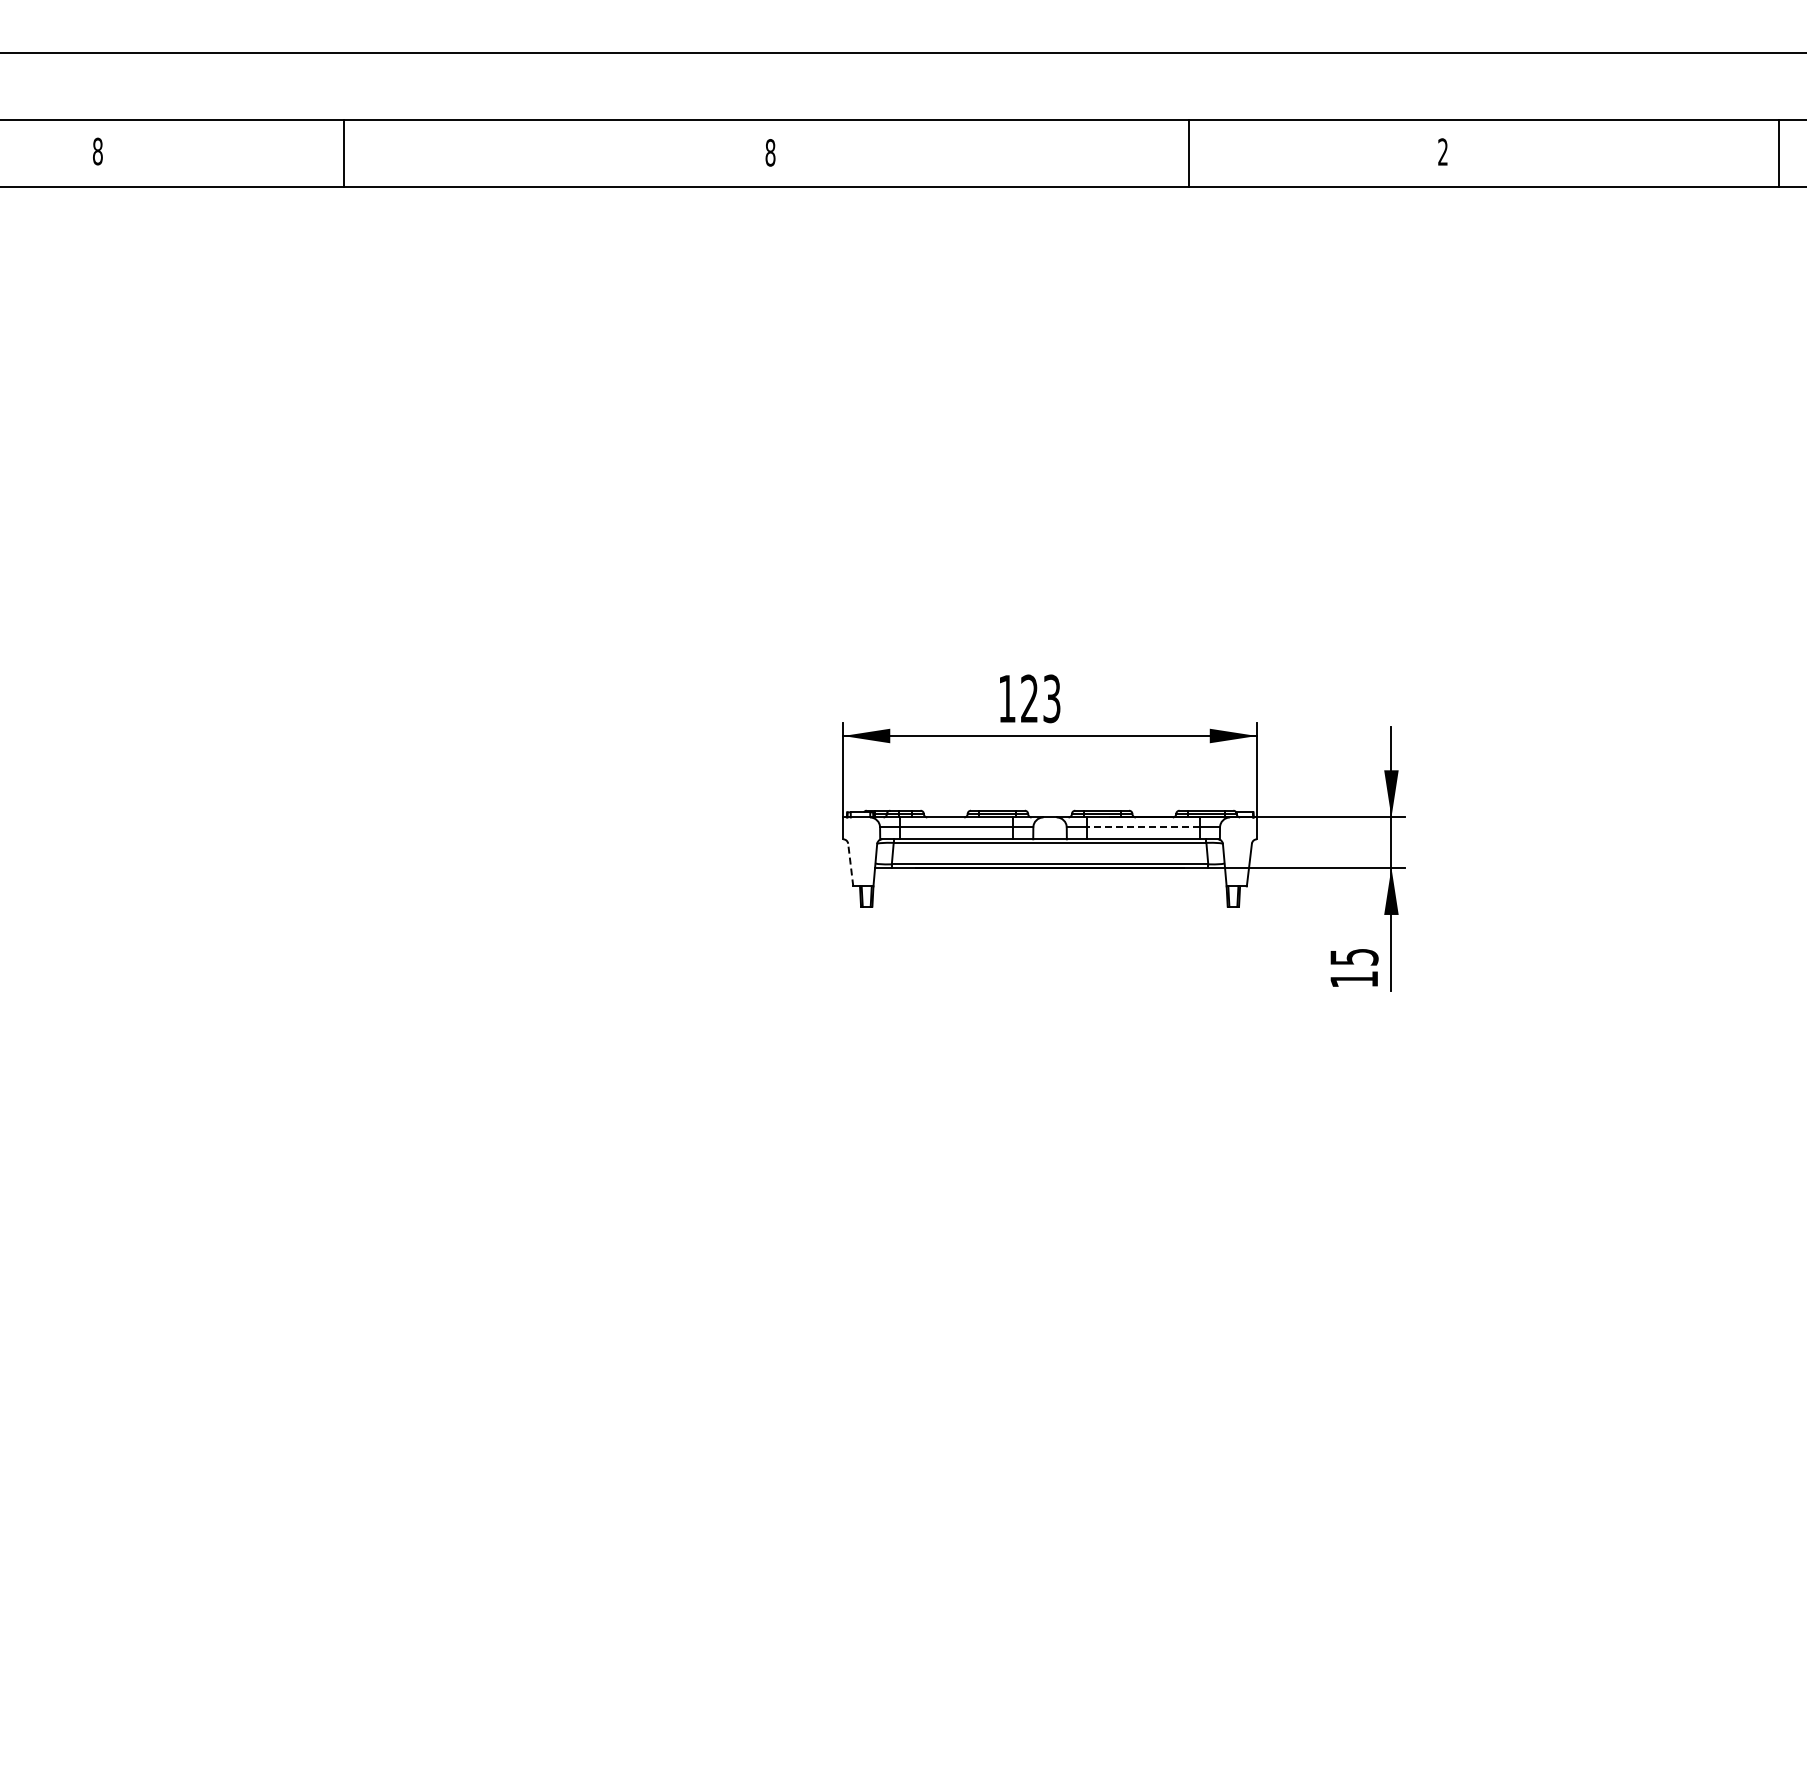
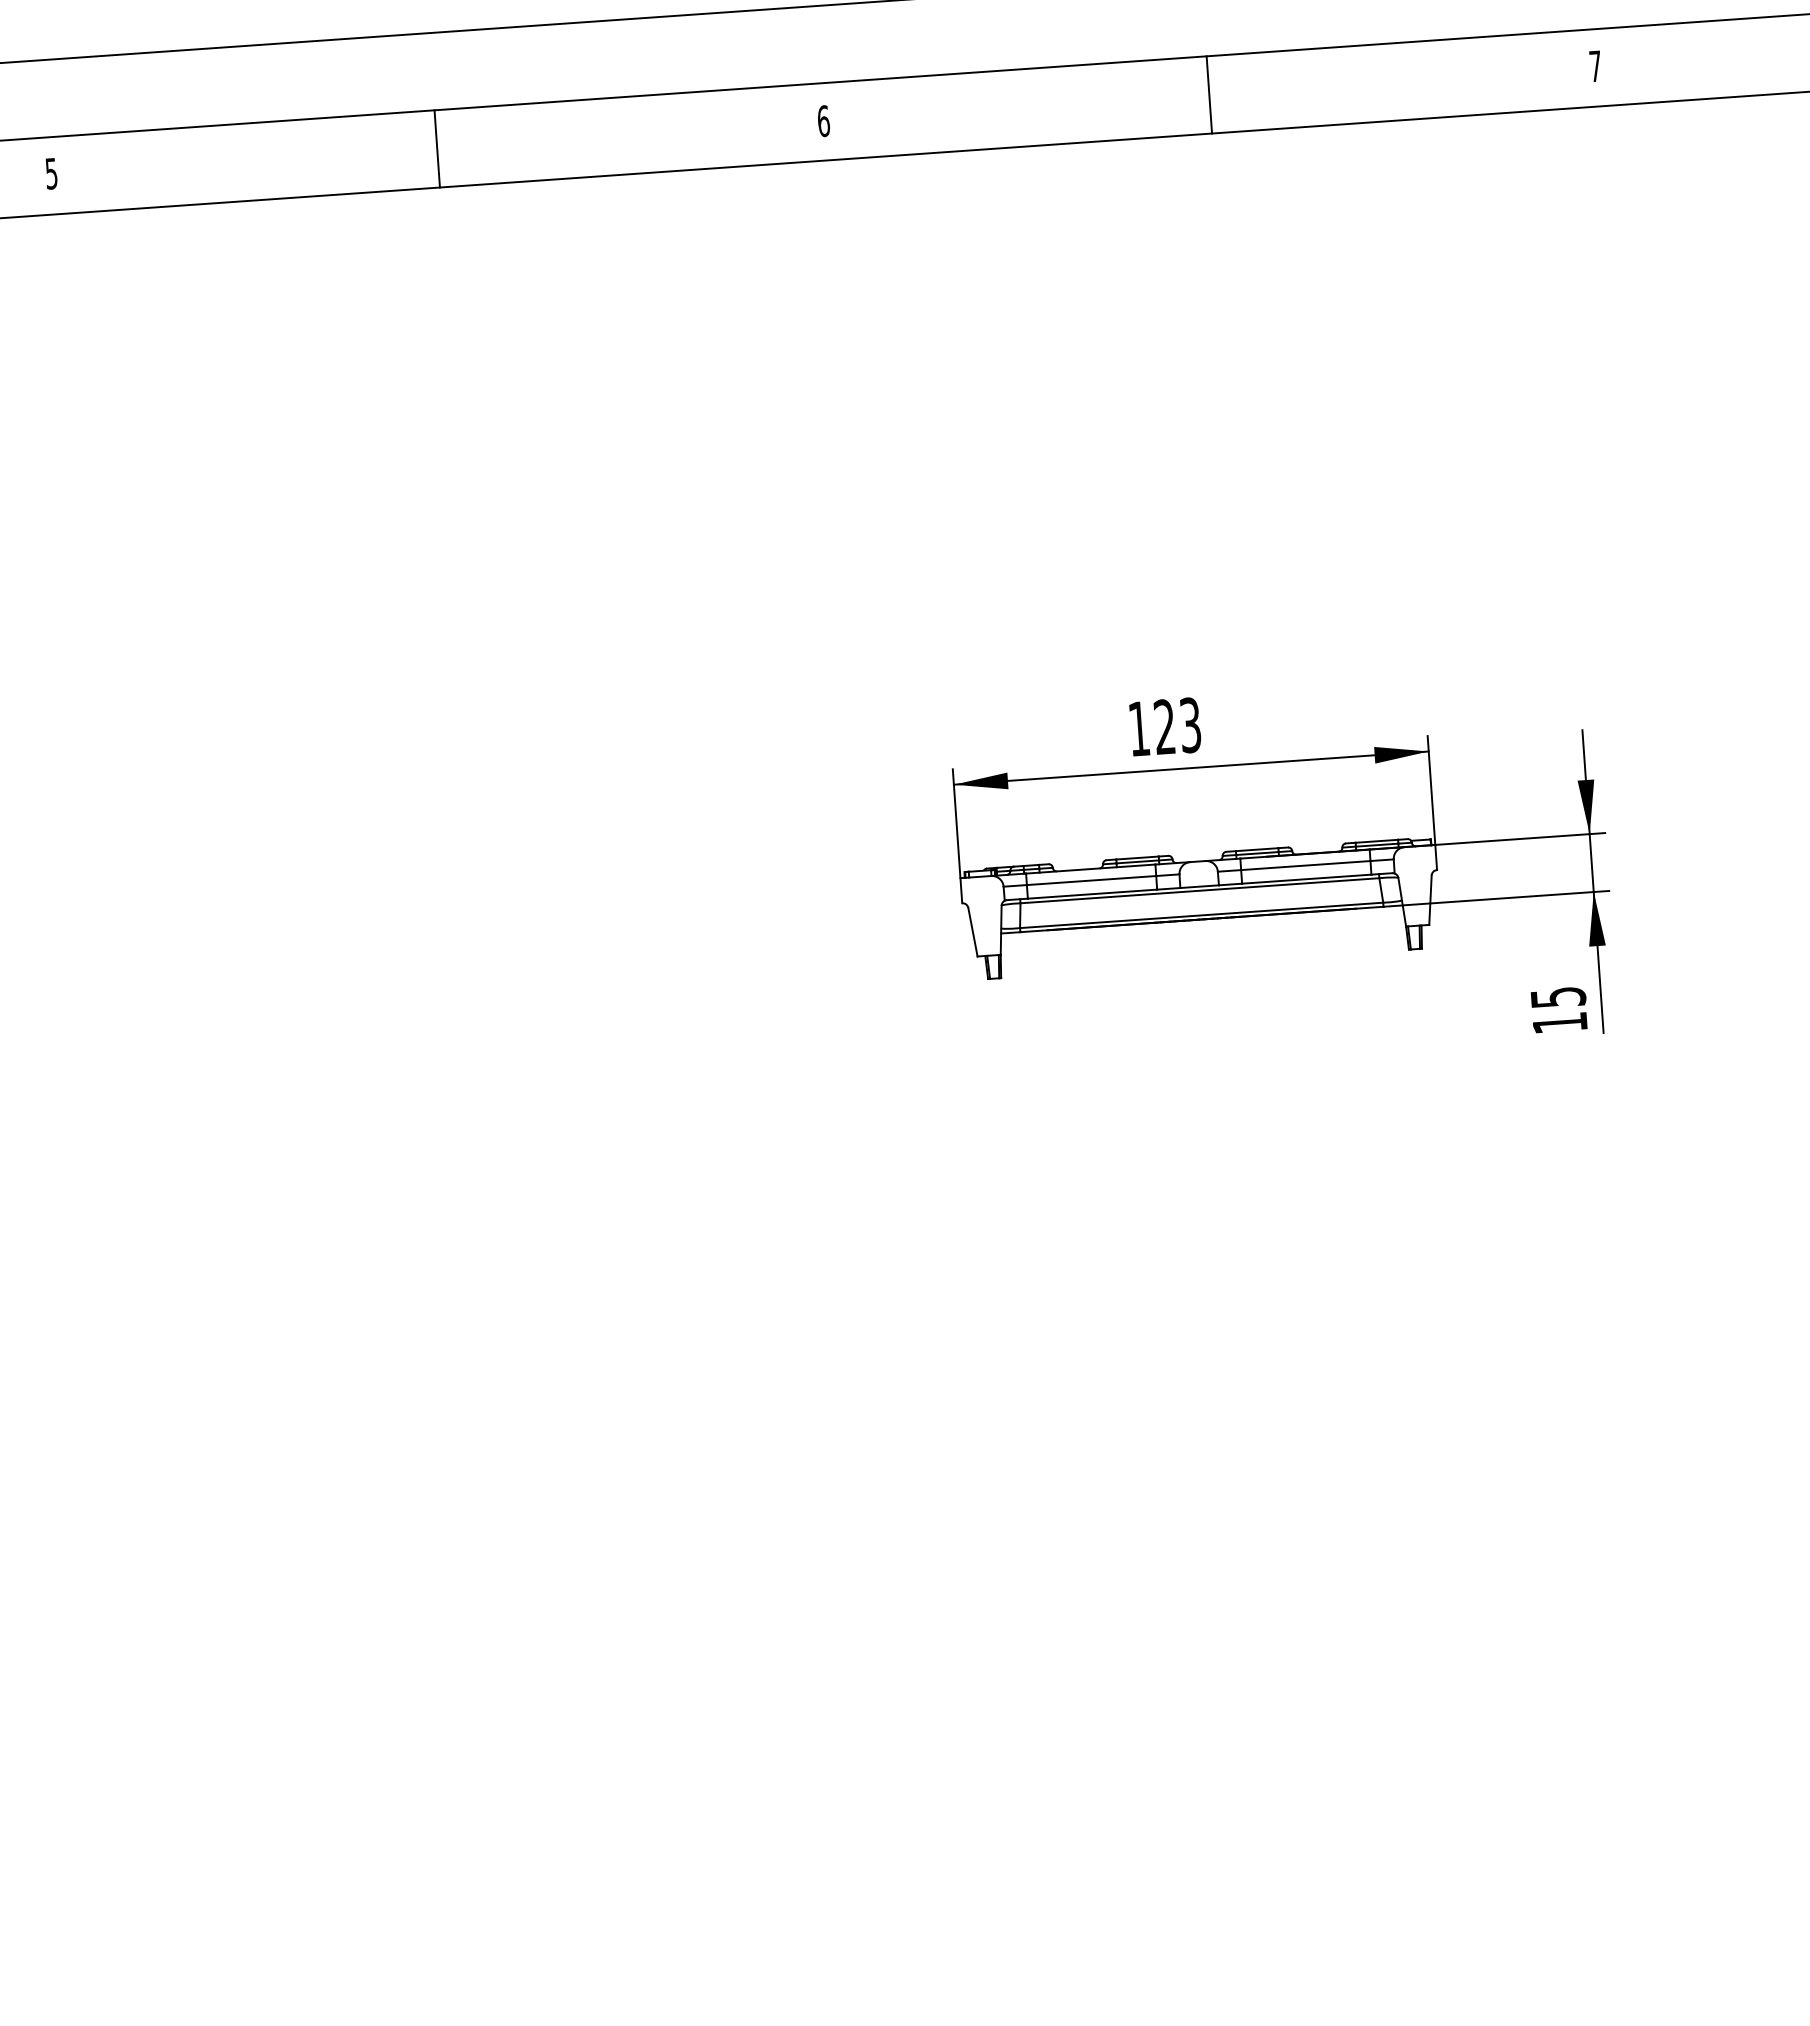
text: (97, 151) -> (51, 173), 8 -> 5
text: (1442, 151) -> (1594, 65), 2 -> 7
text: (770, 152) -> (823, 120), 8 -> 6
line: (343, 153) -> (436, 149), moved
line: (1189, 153) -> (1209, 95), moved
line: (1142, 827) -> (1304, 865), dashed -> solid
line: (850, 864) -> (972, 931), dashed -> solid

